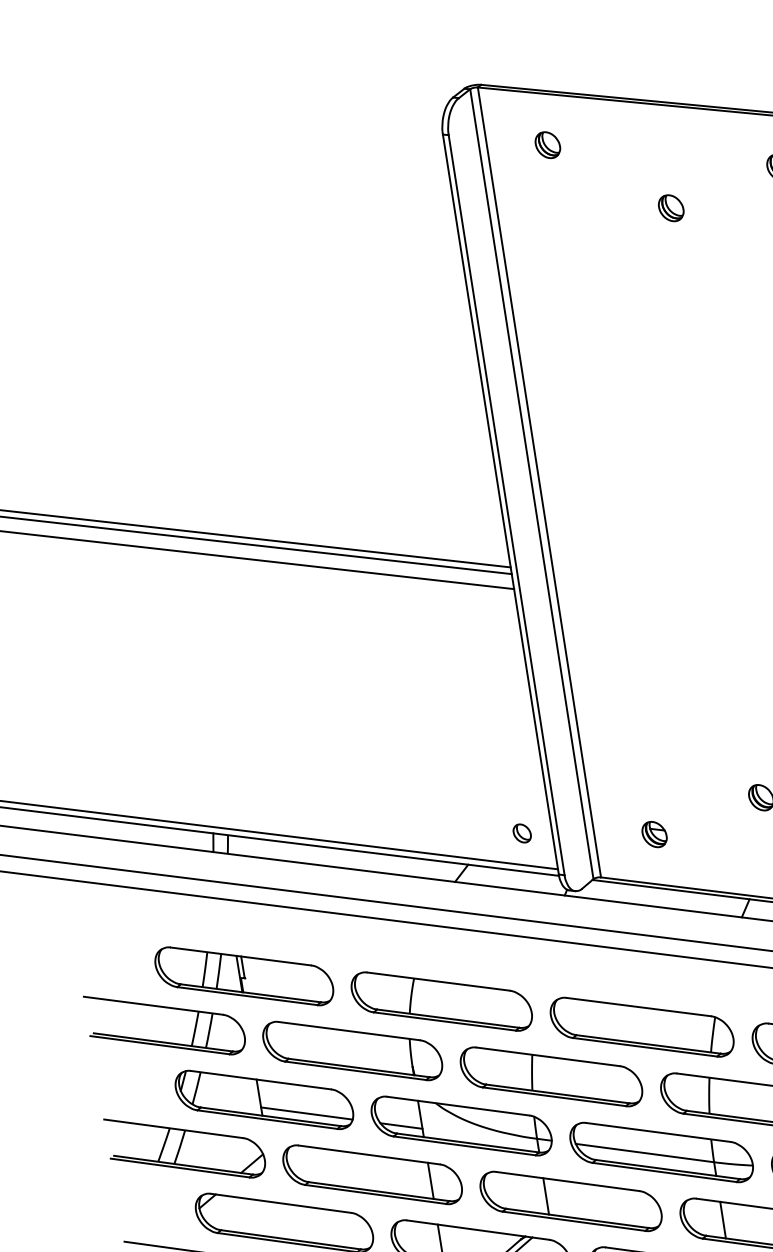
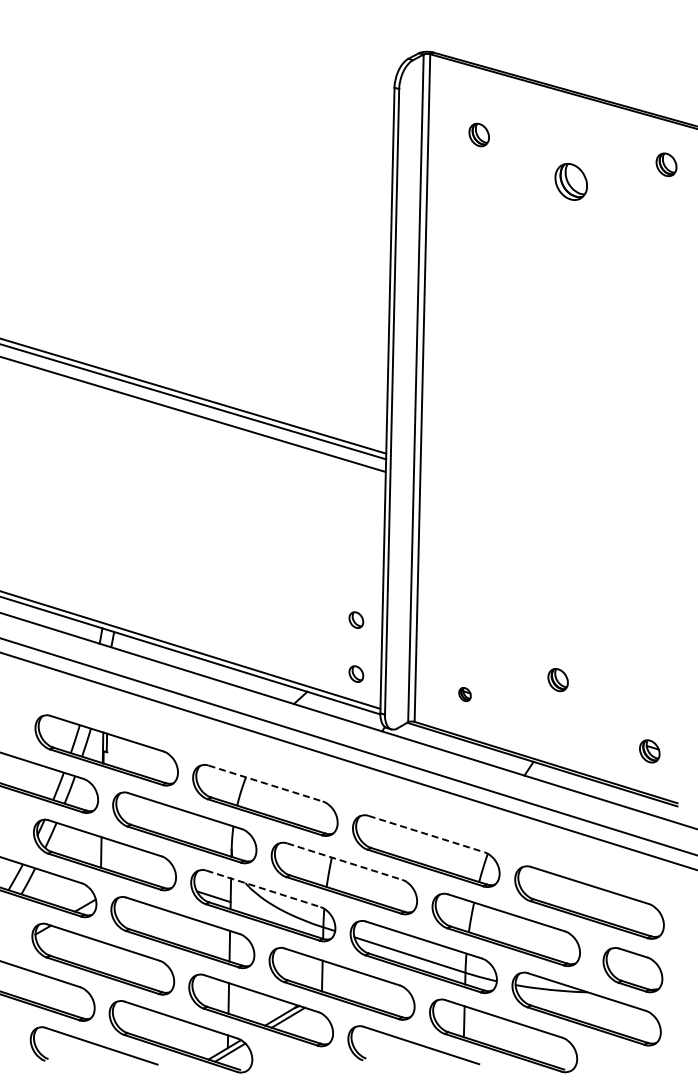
part: (546, 144) -> (478, 134), moved
part: (671, 208) -> (571, 182), size x1.6
part: (510, 769) -> (356, 619), added
part: (653, 834) -> (464, 694), size x0.6
line: (438, 981) -> (265, 783), solid -> dashed
line: (638, 1007) -> (426, 834), solid -> dashed
line: (549, 1056) -> (345, 861), solid -> dashed
line: (458, 1105) -> (263, 888), solid -> dashed
line: (306, 1113) -> (137, 872), removed

